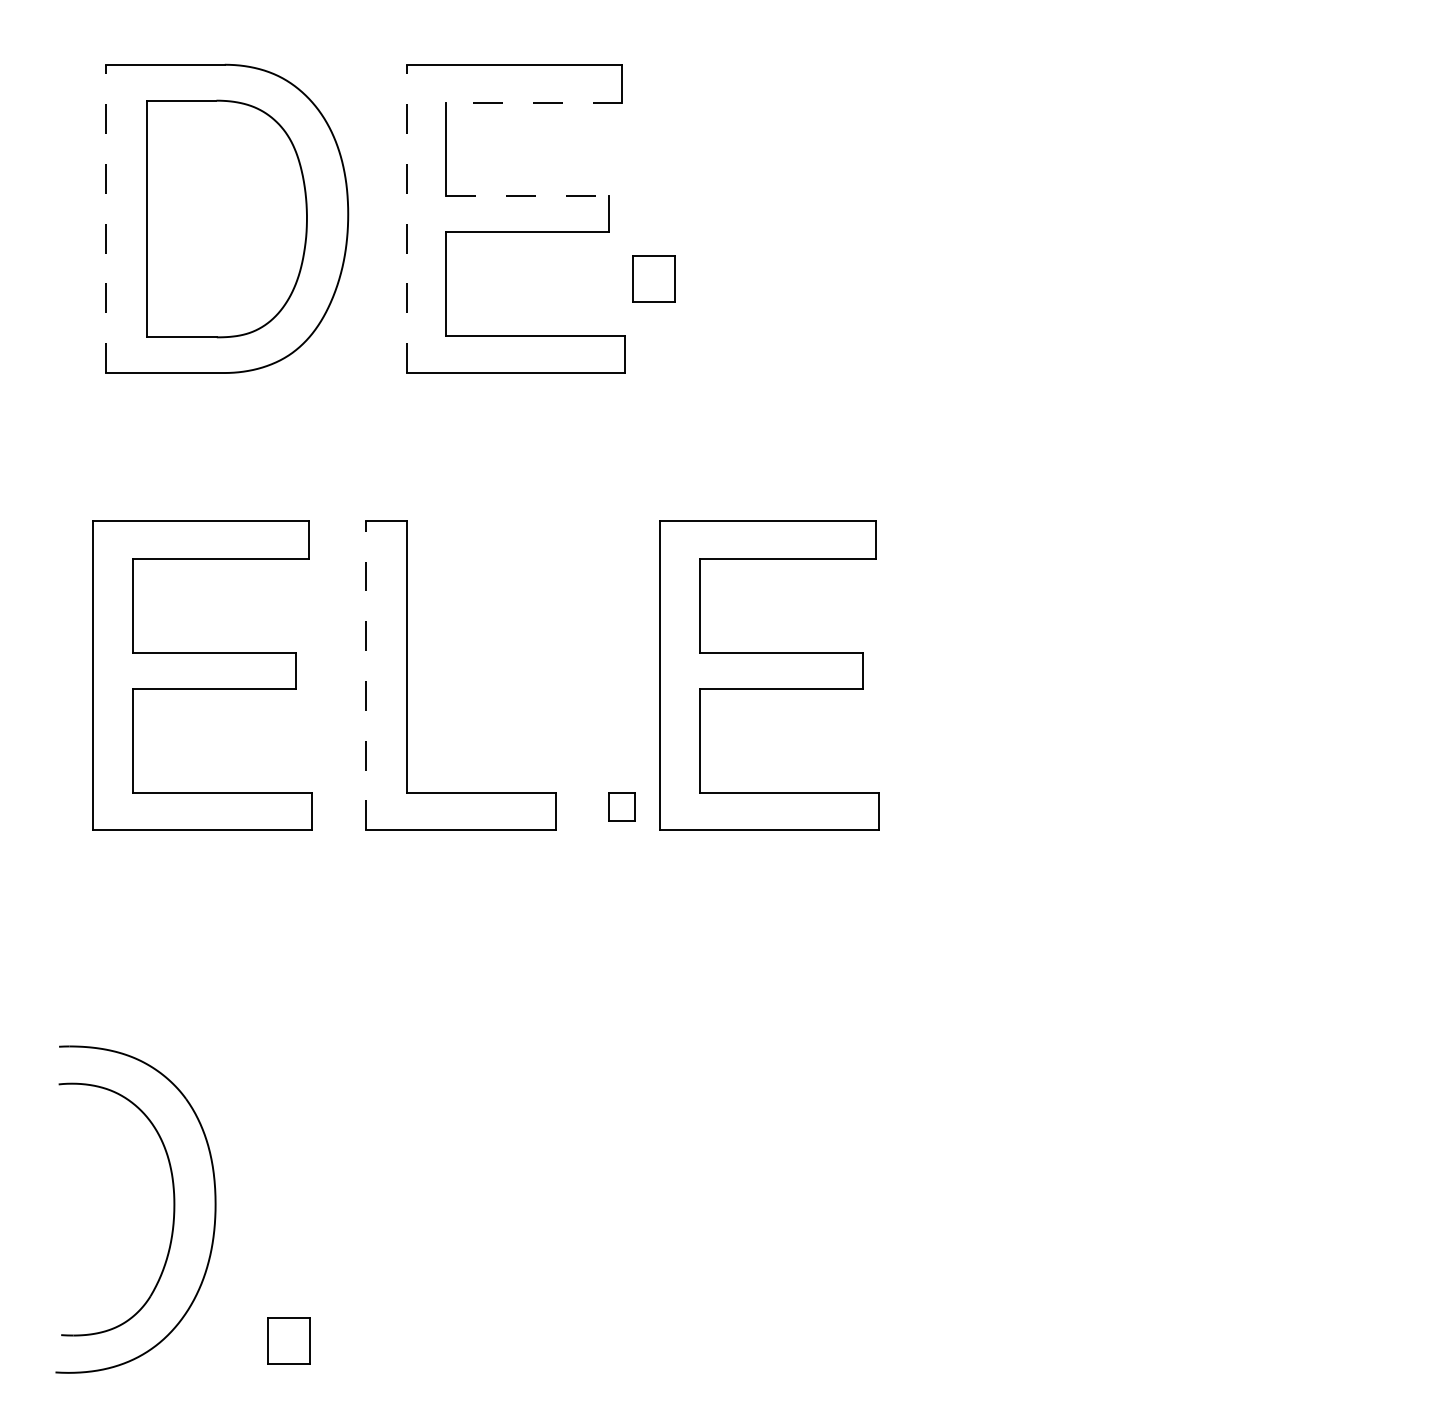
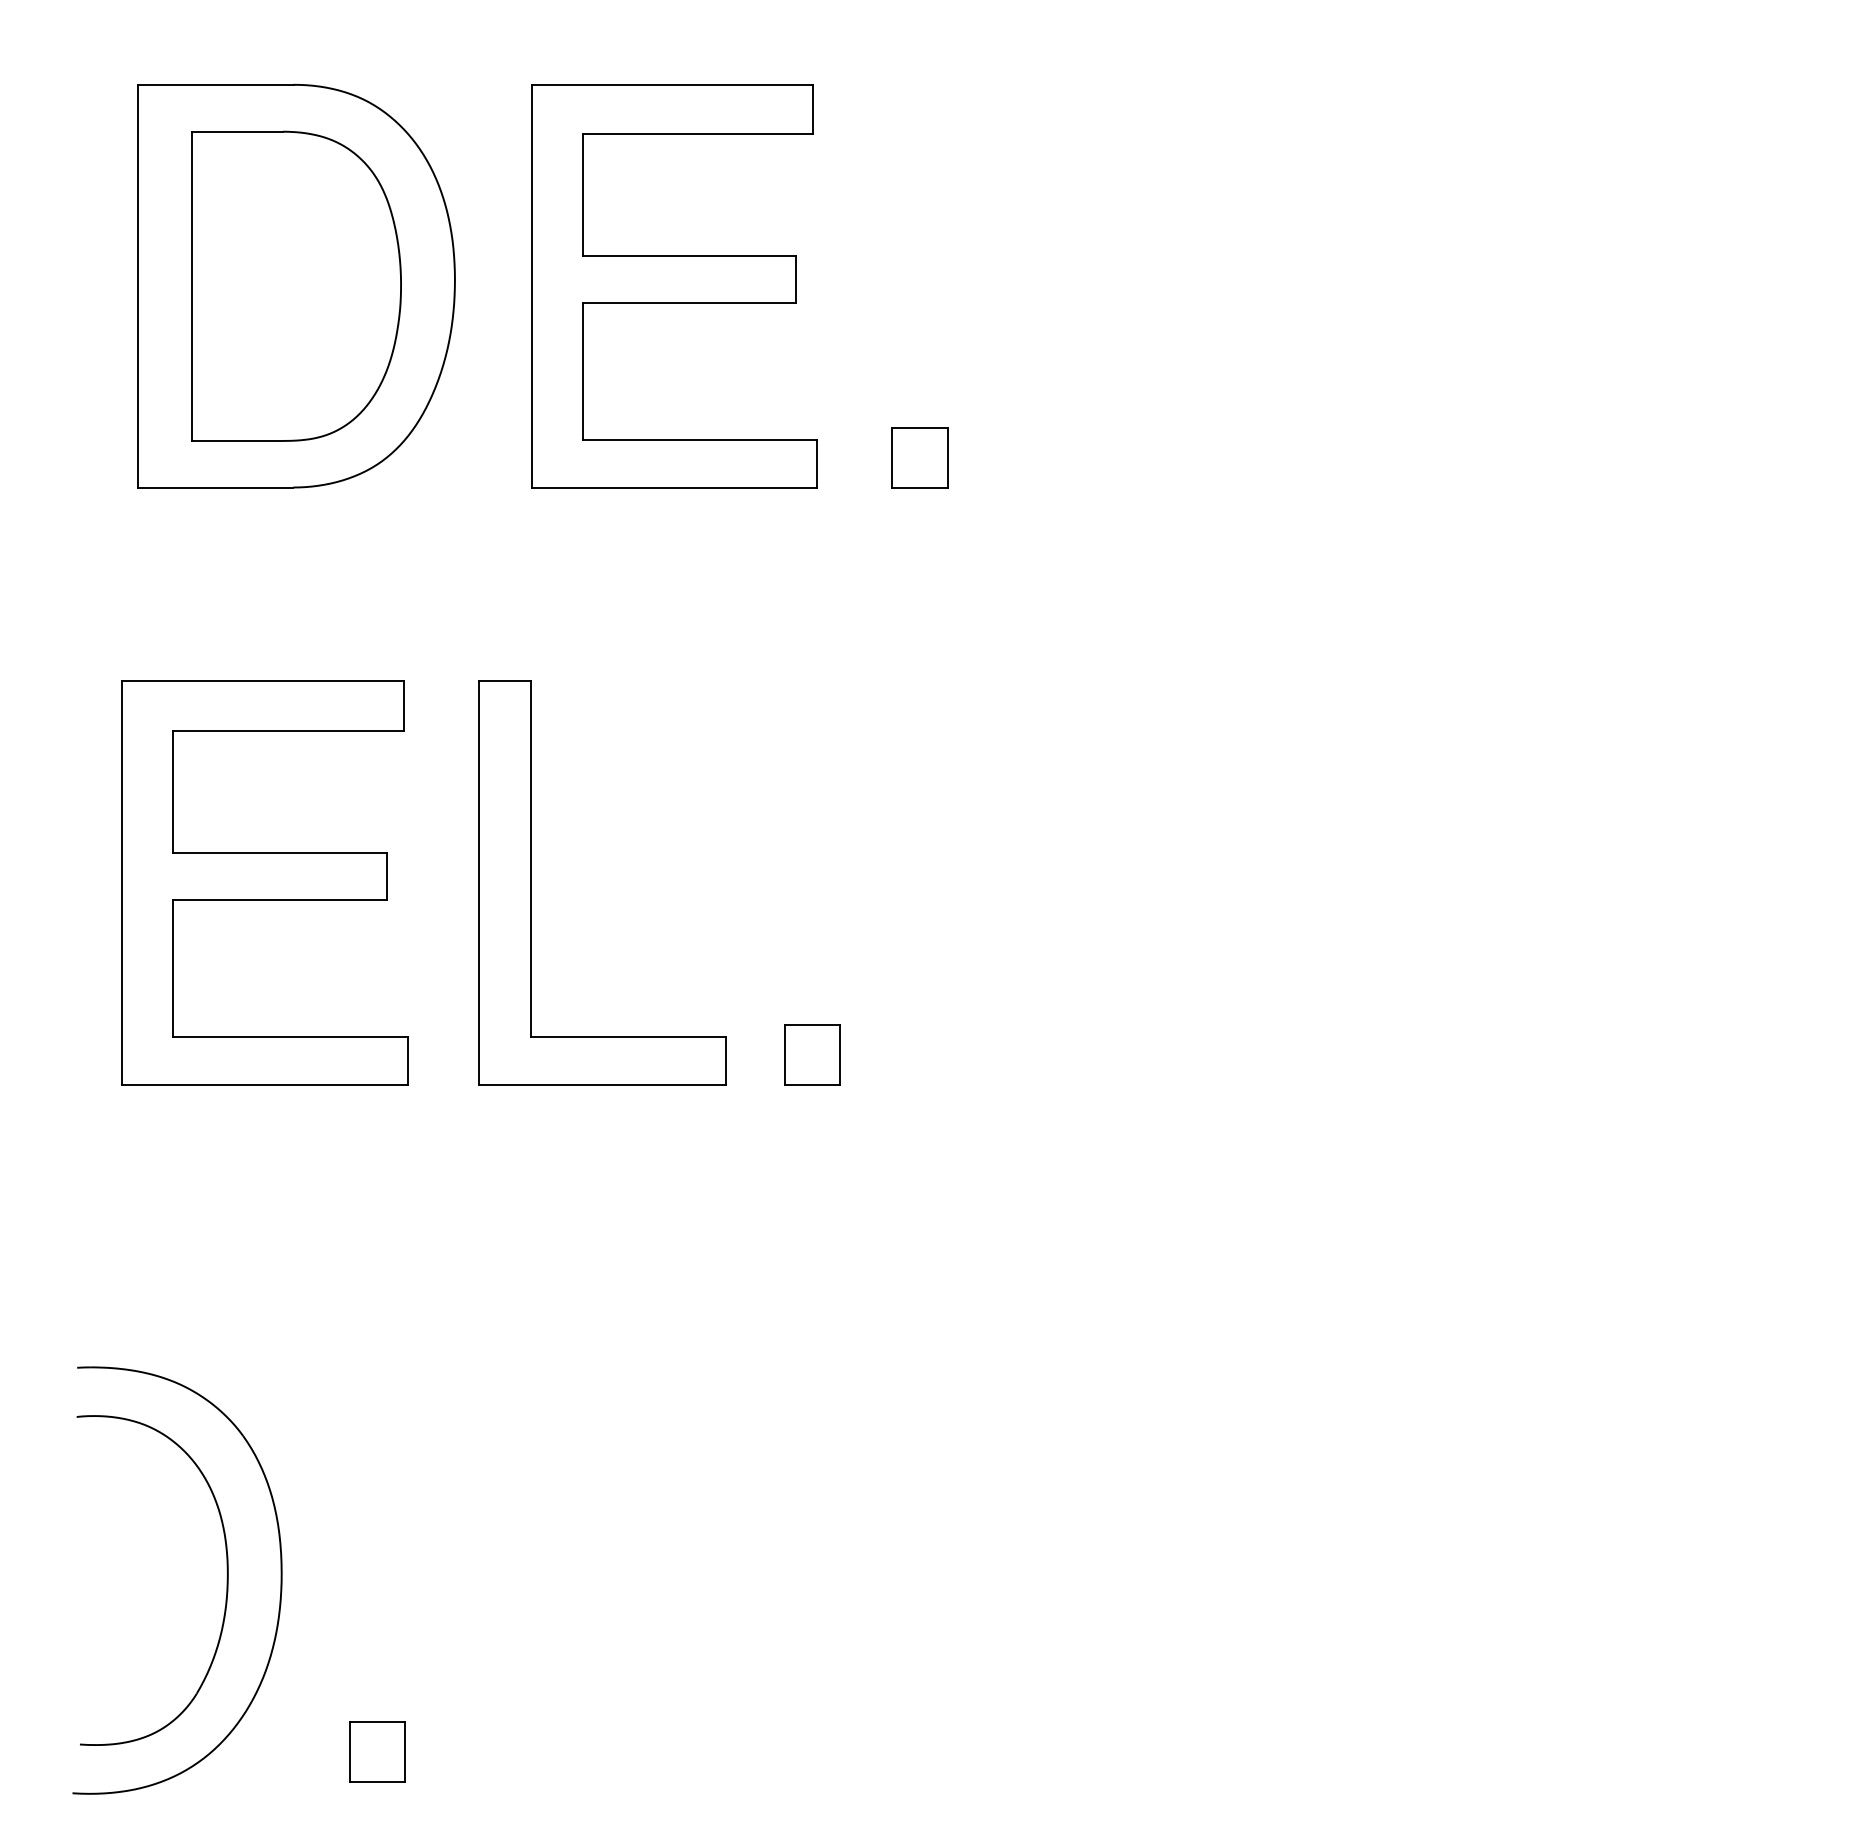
line: (533, 102) -> (697, 134), dashed -> solid
line: (528, 196) -> (690, 256), dashed -> solid
line: (105, 218) -> (137, 285), dashed -> solid
line: (406, 218) -> (531, 285), dashed -> solid
part: (653, 278) -> (919, 456), moved
line: (366, 675) -> (478, 882), dashed -> solid
part: (769, 675) -> (1005, 882), removed
part: (621, 806) -> (811, 1053), size x1.67

